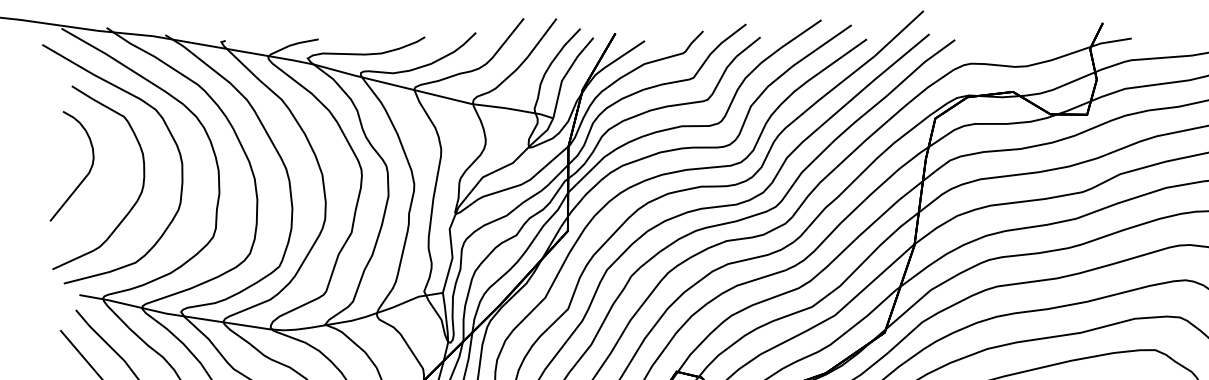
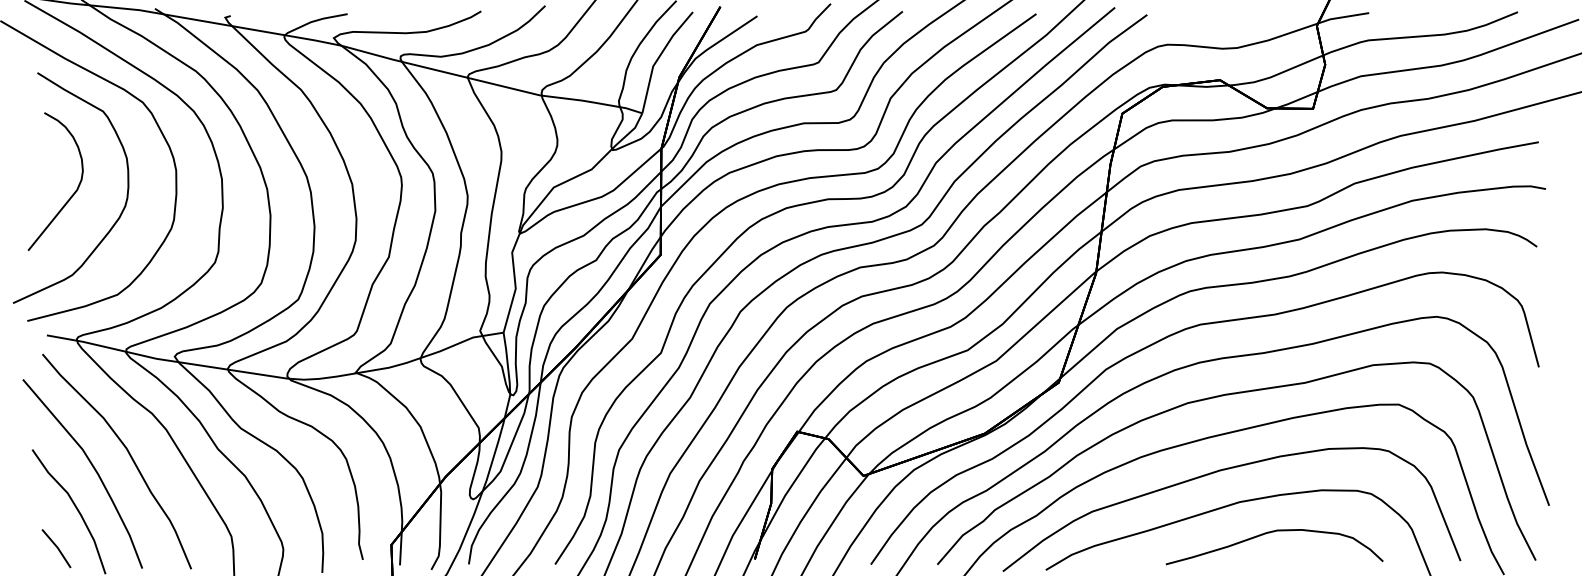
curve: (83, 178) -> (70, 196), moved

